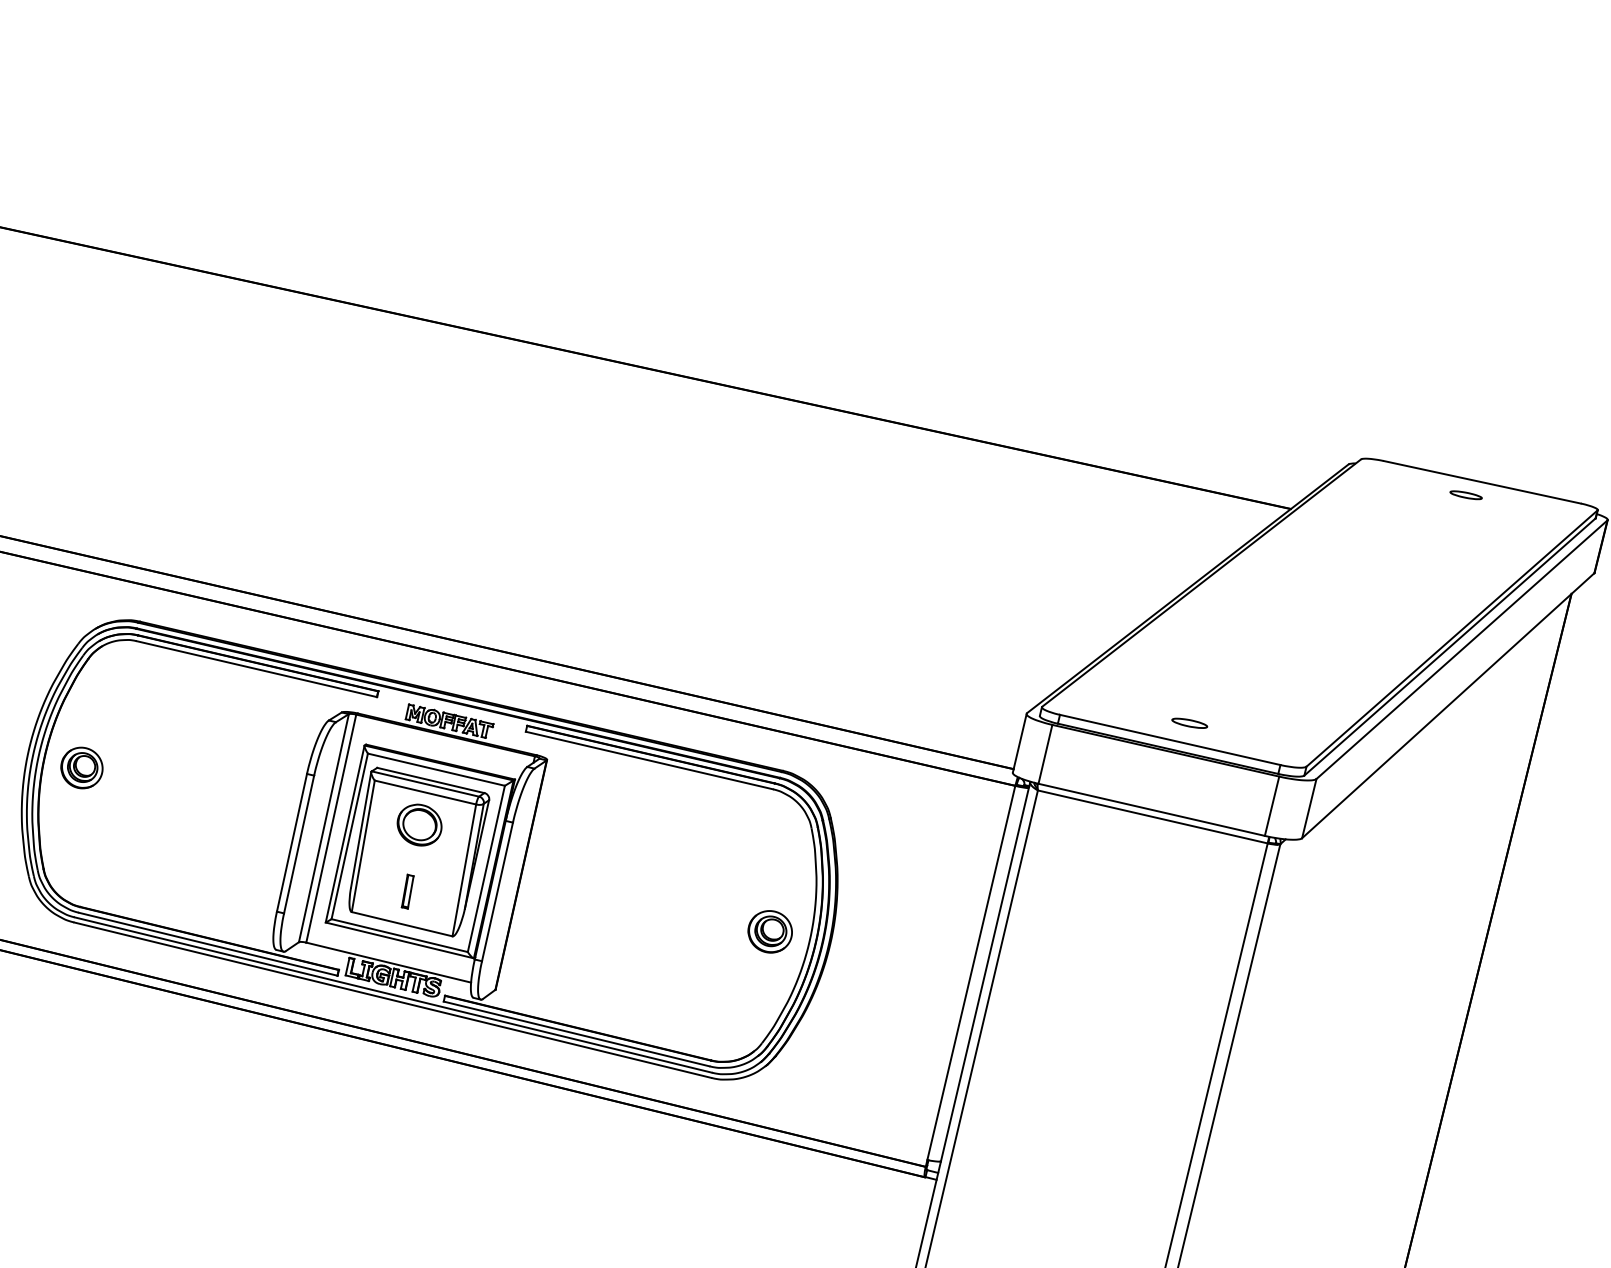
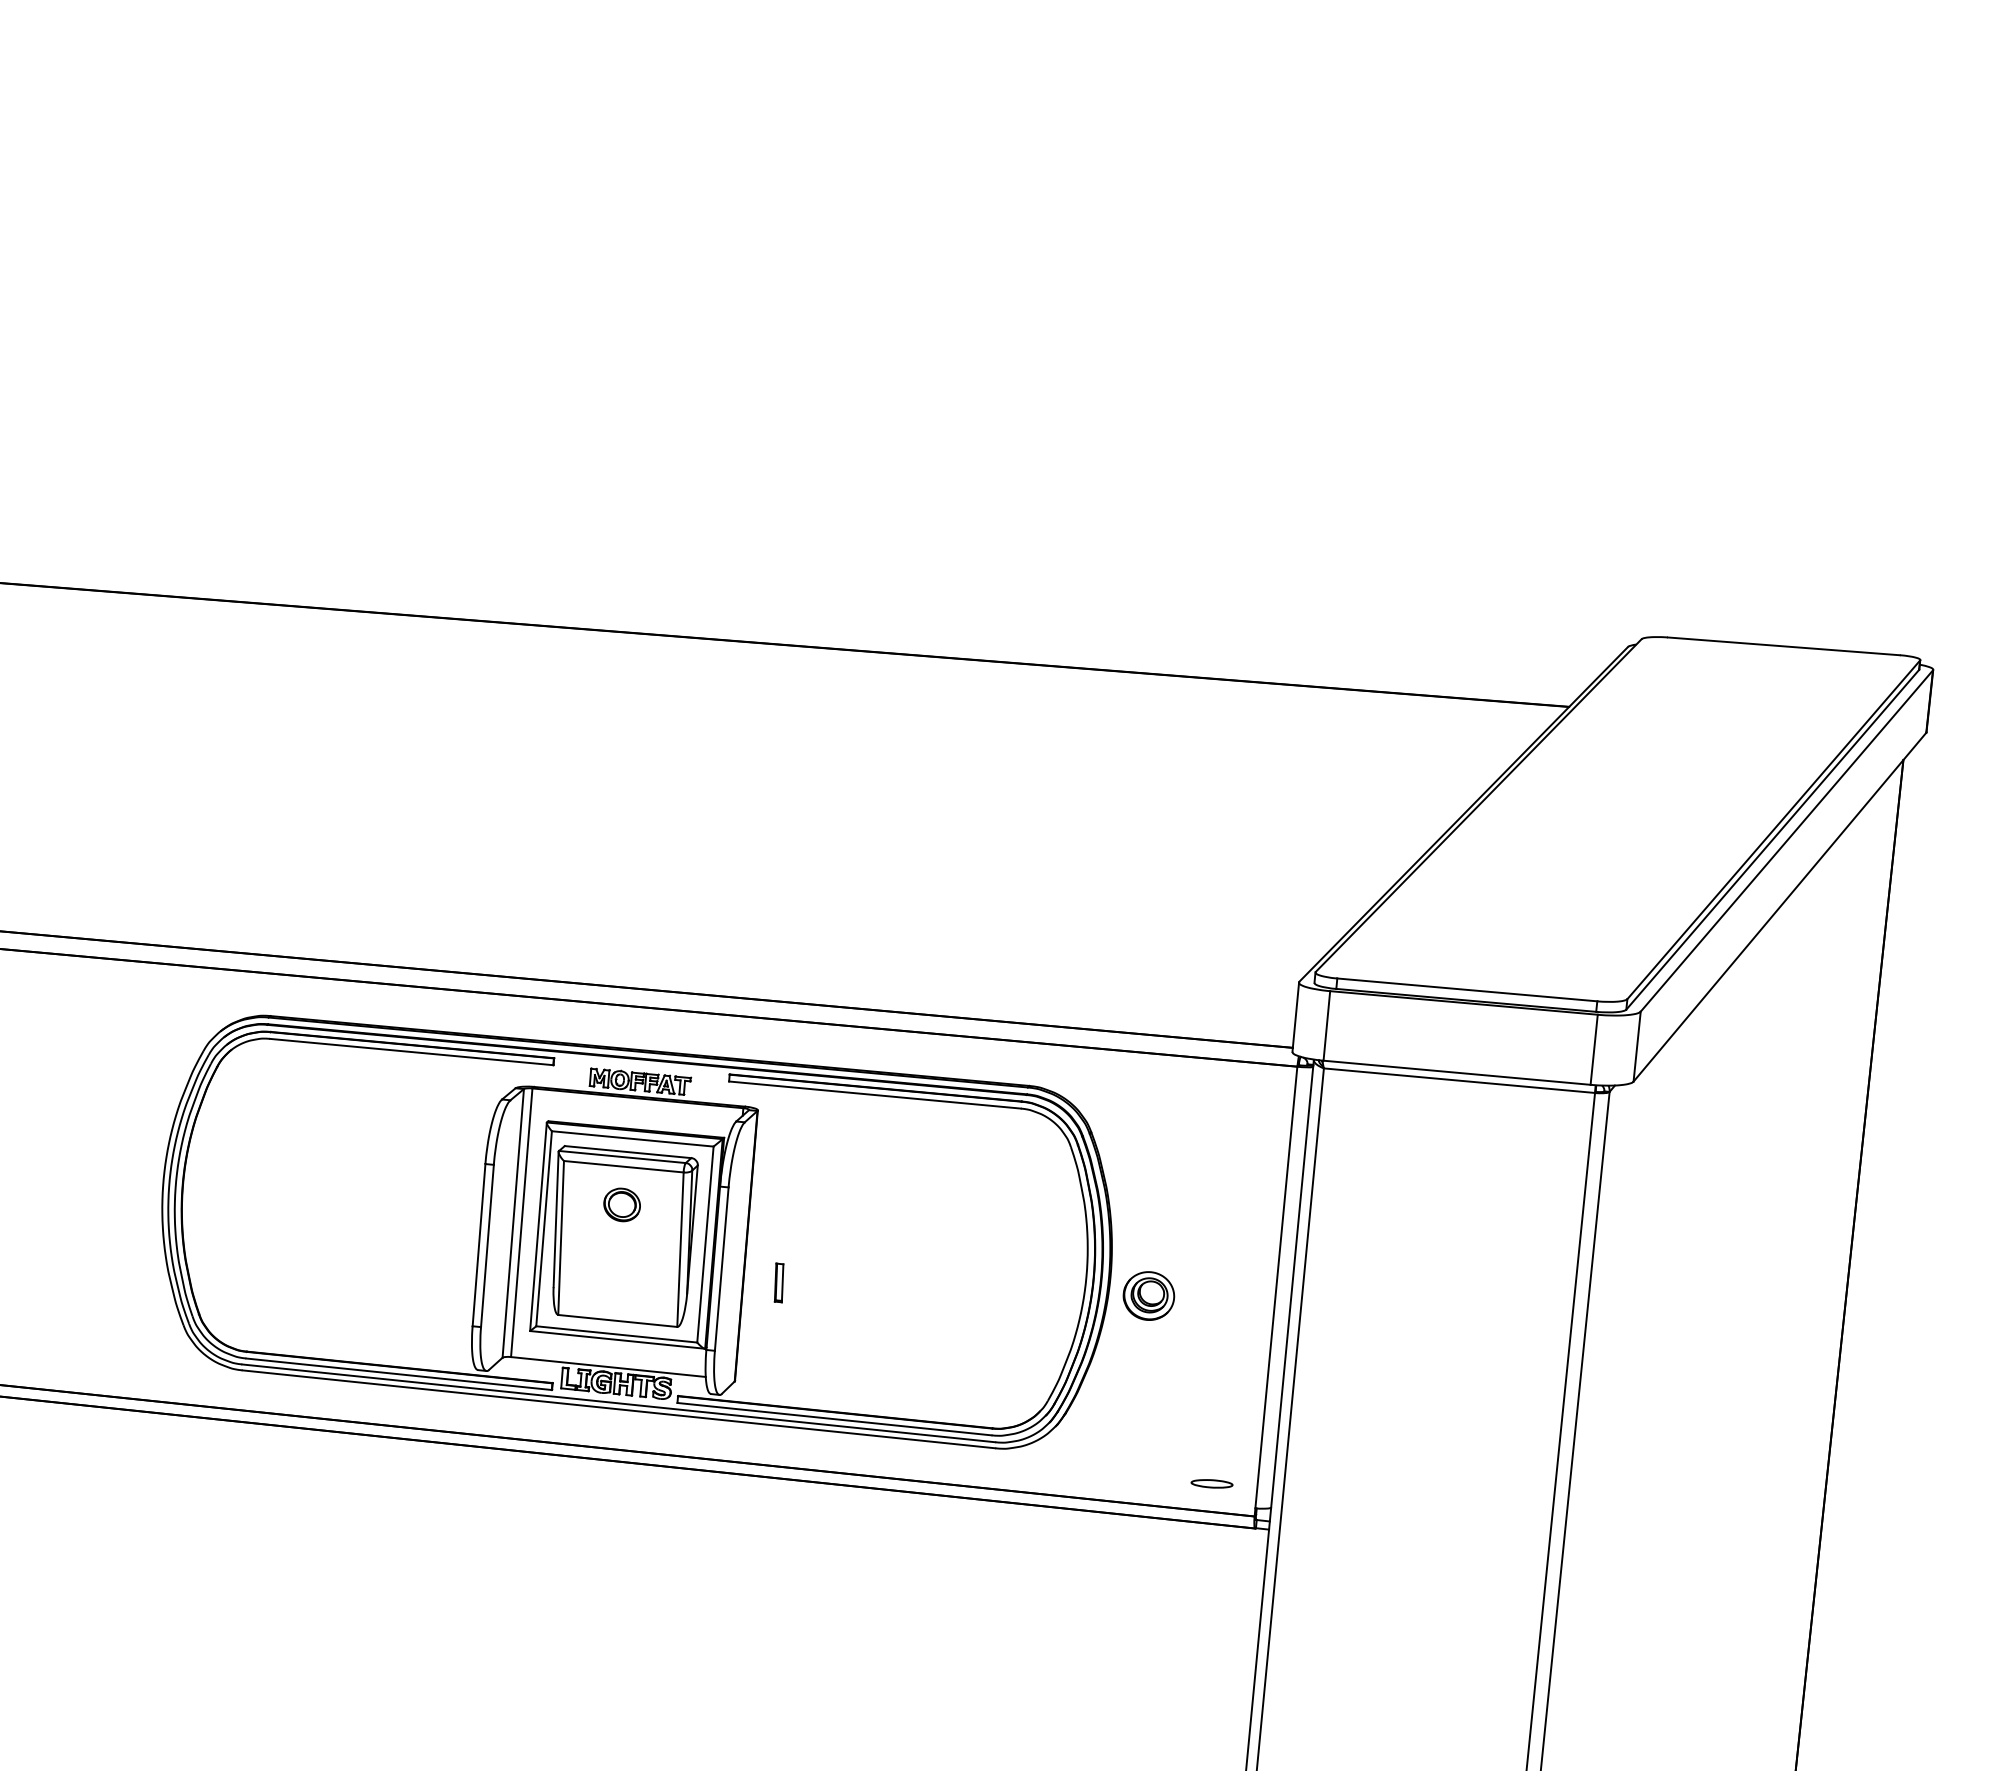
part: (1466, 495) -> (1767, 663), removed
part: (1189, 722) -> (1211, 1483), moved
part: (81, 767) -> (226, 1192), removed
part: (419, 824) -> (621, 1204), size x0.7
part: (407, 891) -> (778, 1282), moved
part: (769, 931) -> (1148, 1295), moved

